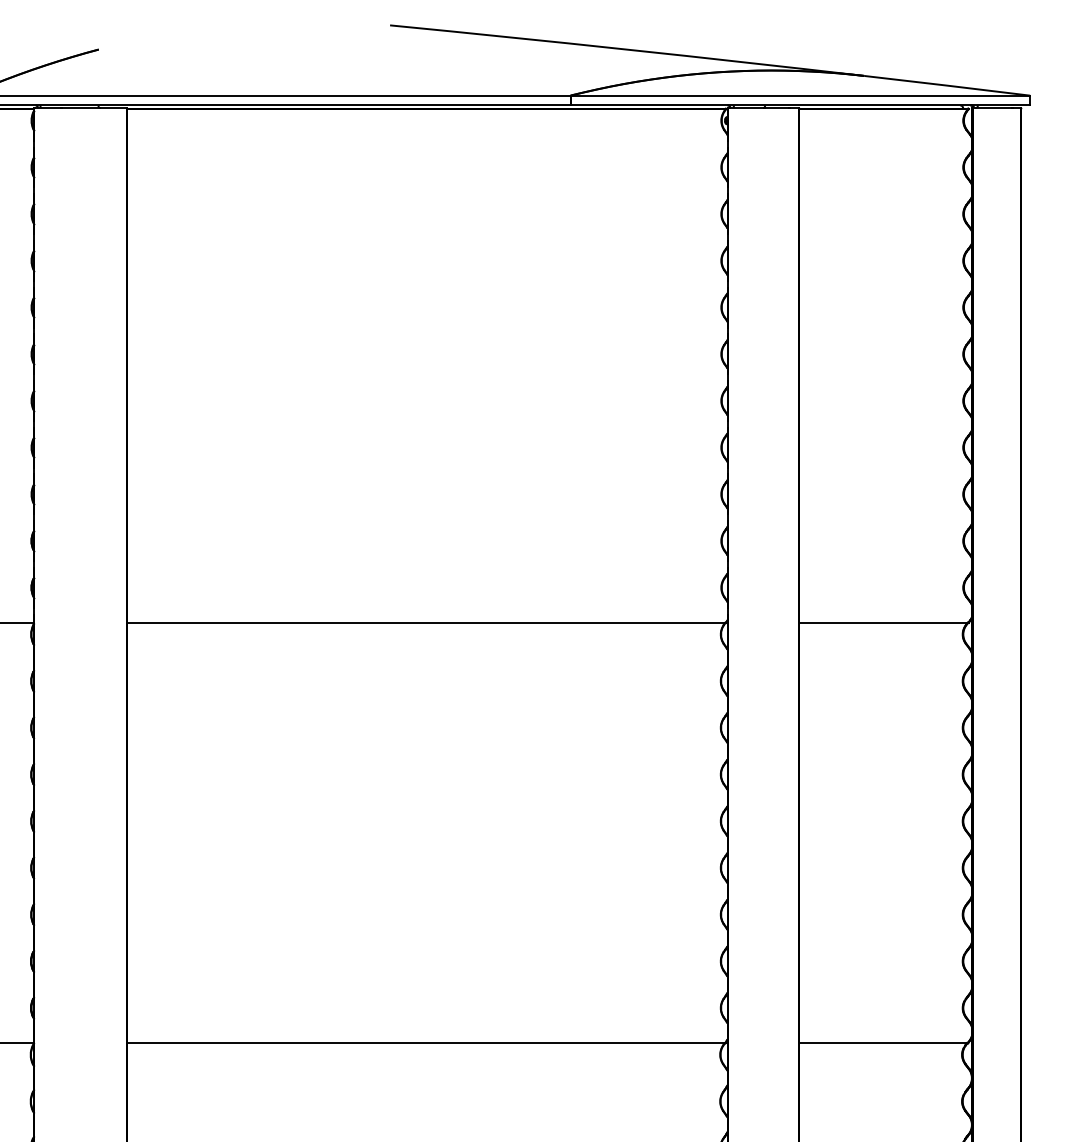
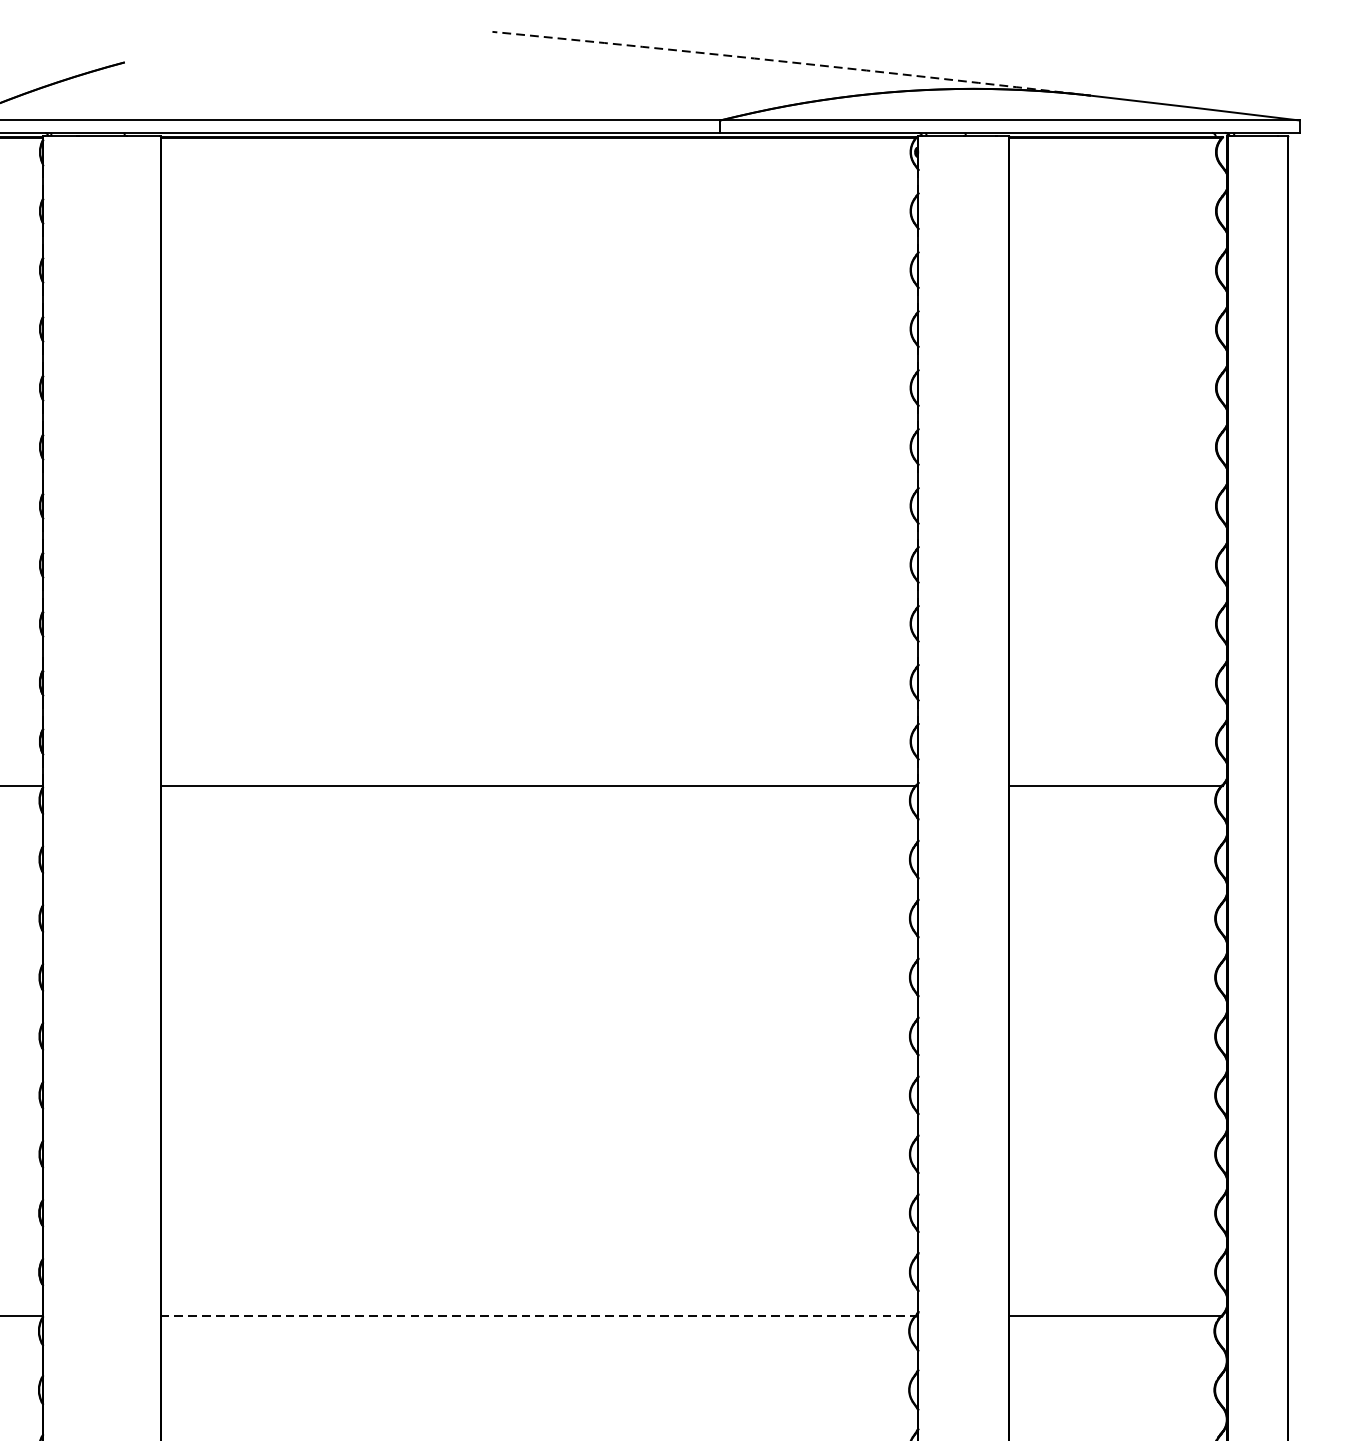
arc: (627, 49) -> (792, 62), solid -> dashed
line: (426, 1043) -> (538, 1316), solid -> dashed

